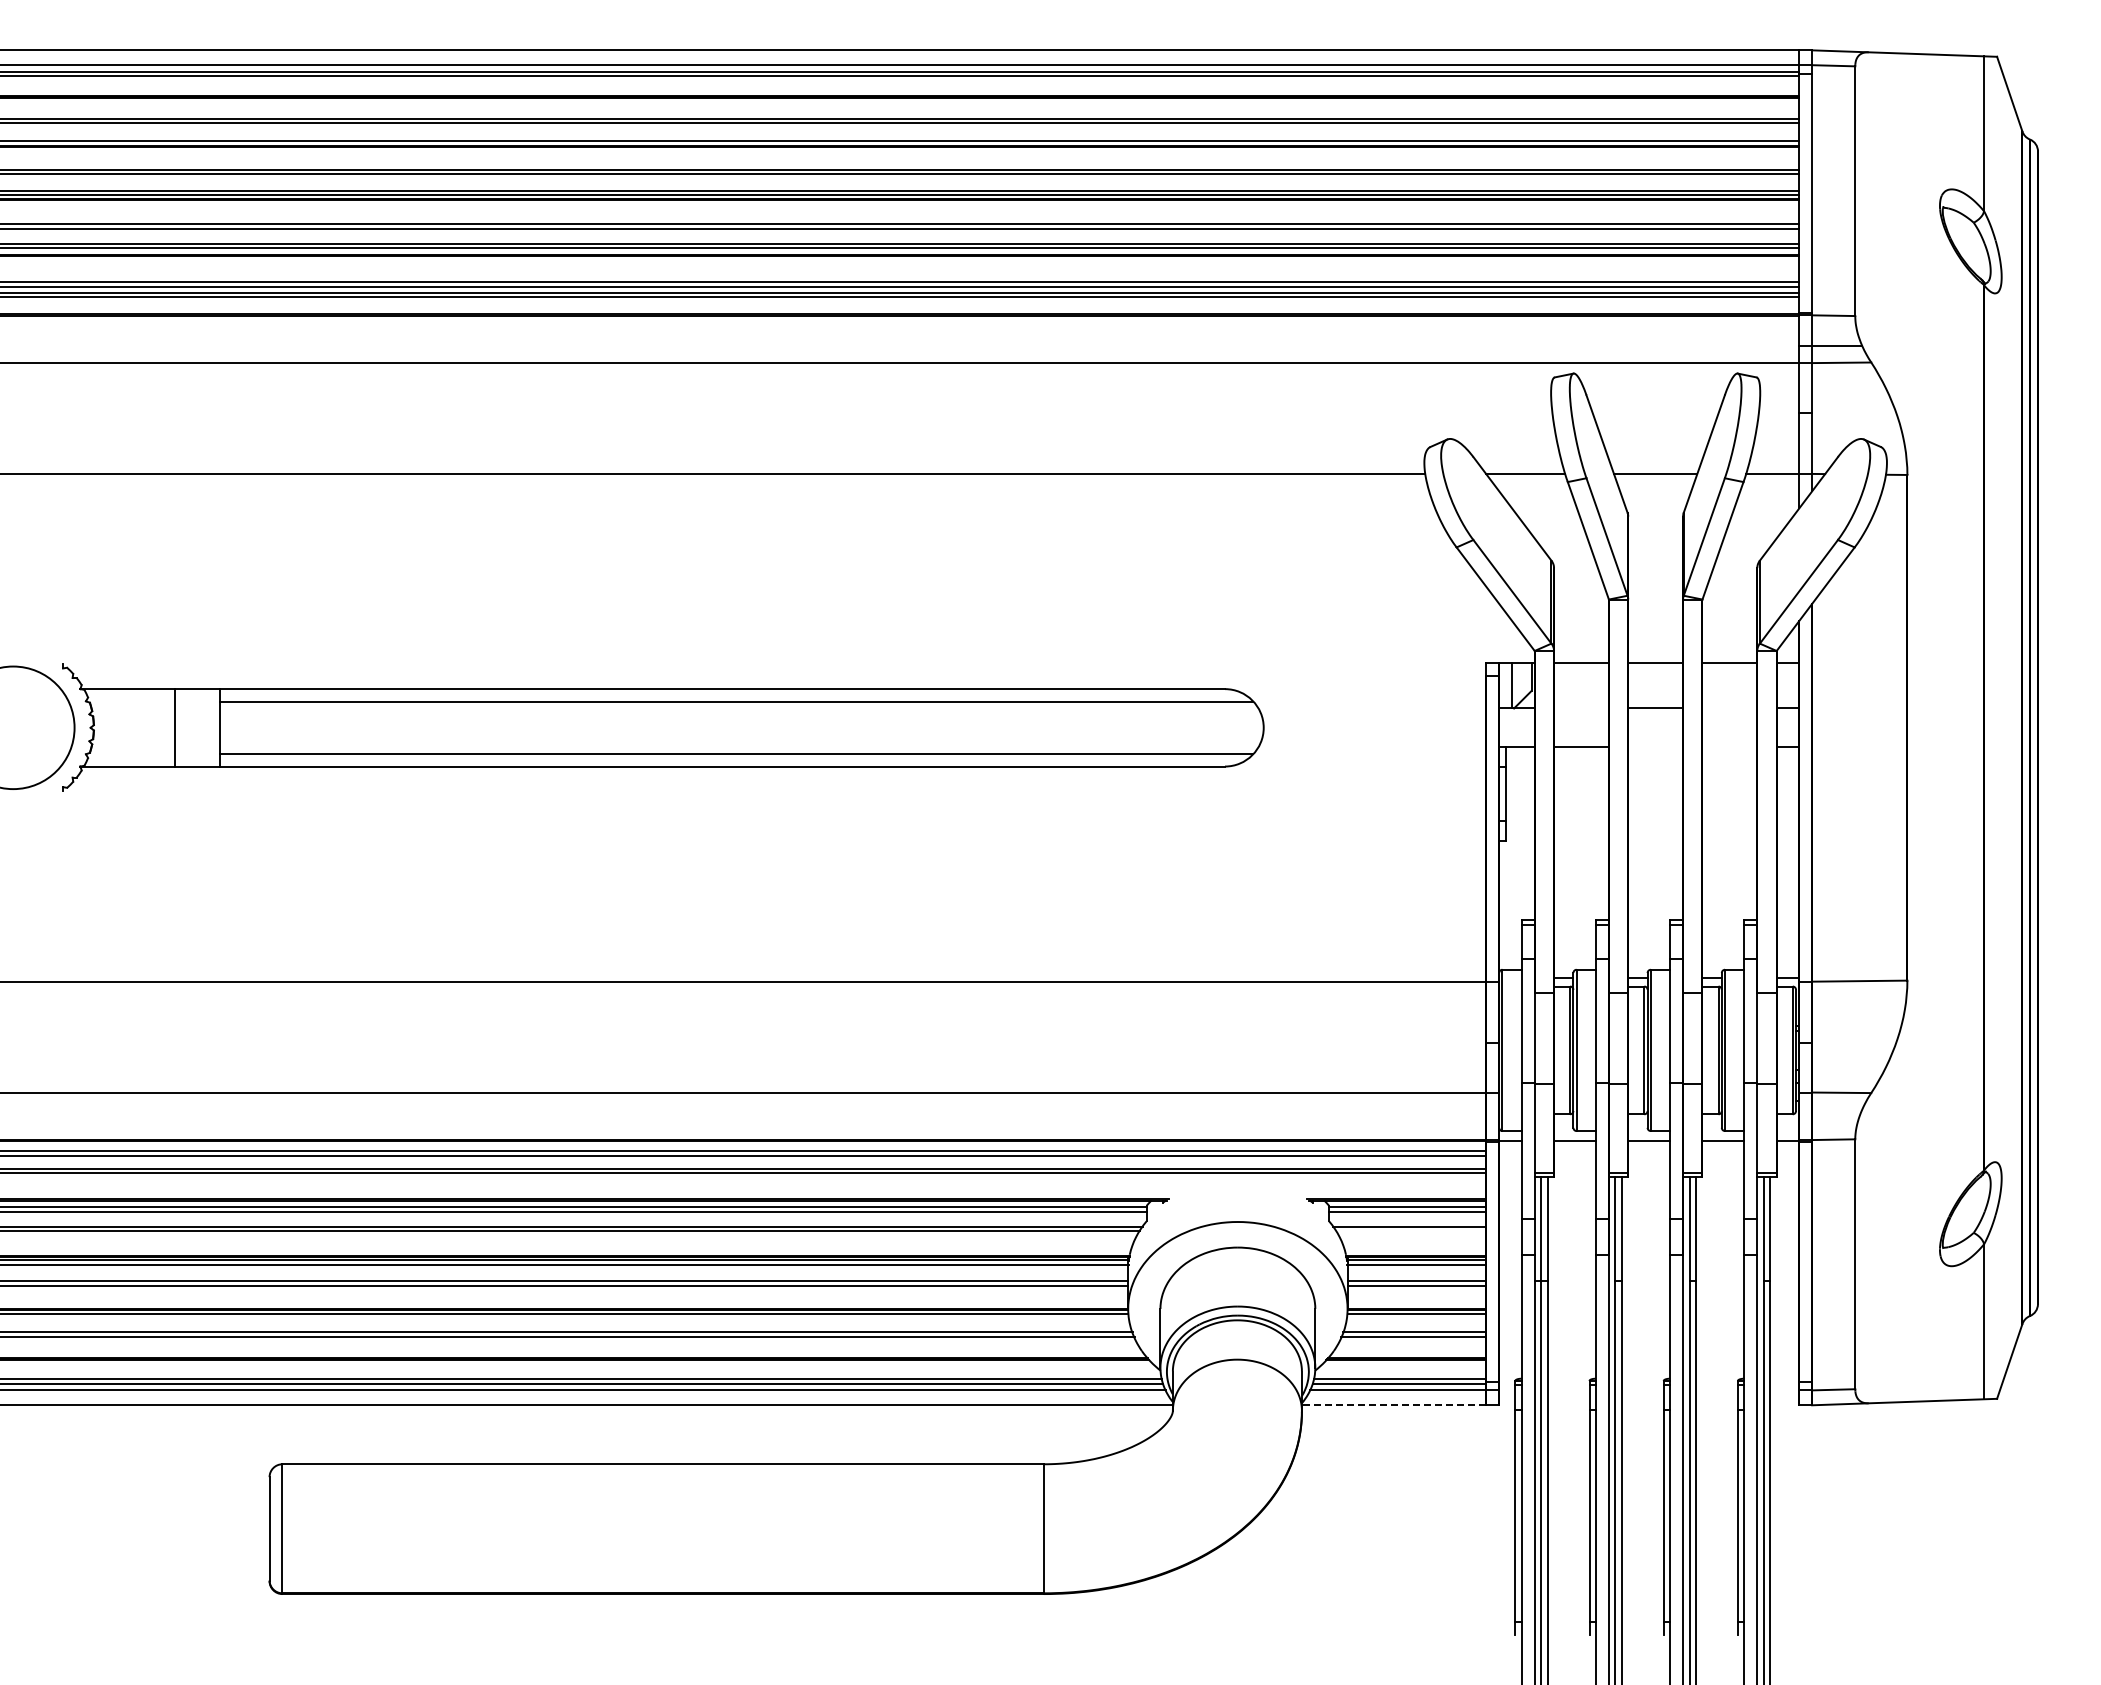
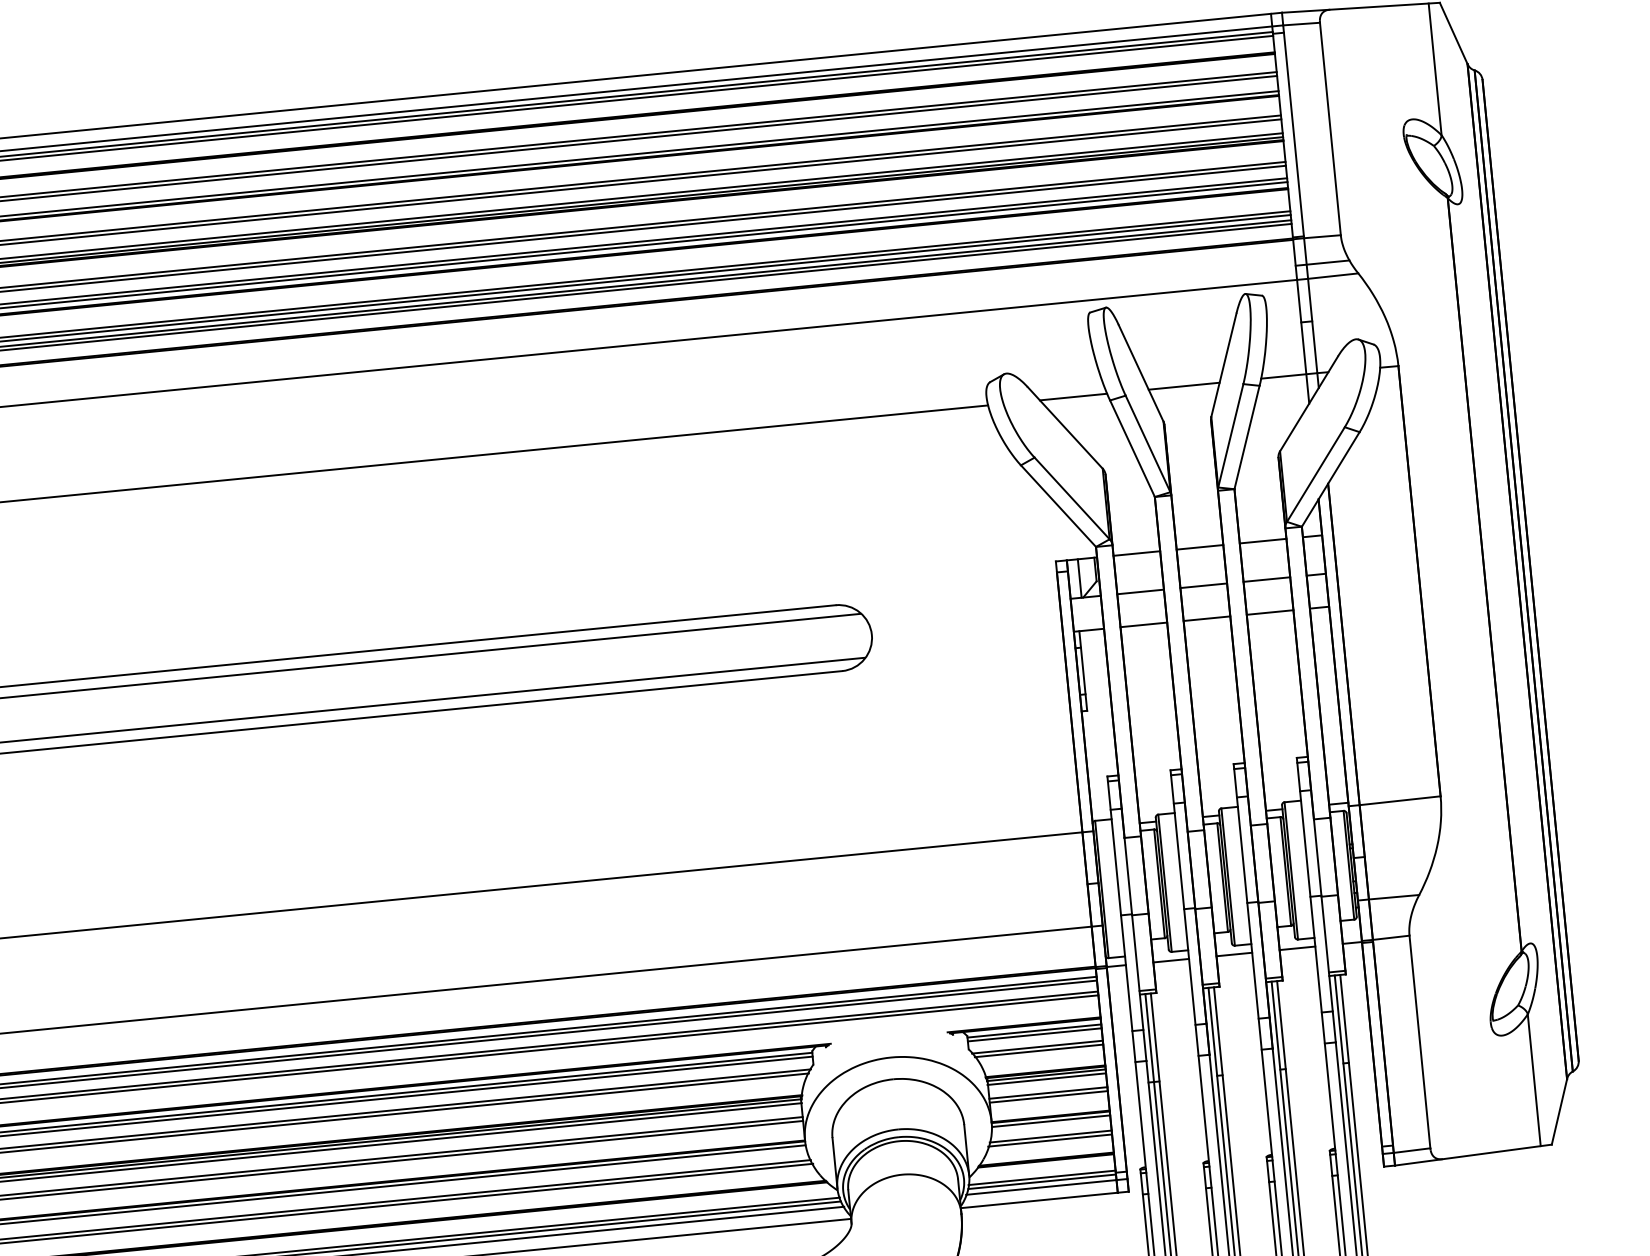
line: (1581, 708) -> (1140, 591), added
line: (1729, 708) -> (1266, 579), added
line: (1655, 747) -> (1206, 618), added
line: (1729, 747) -> (1269, 612), added
line: (1410, 1231) -> (1038, 1051), added
line: (1393, 1405) -> (1038, 1200), dashed -> solid

